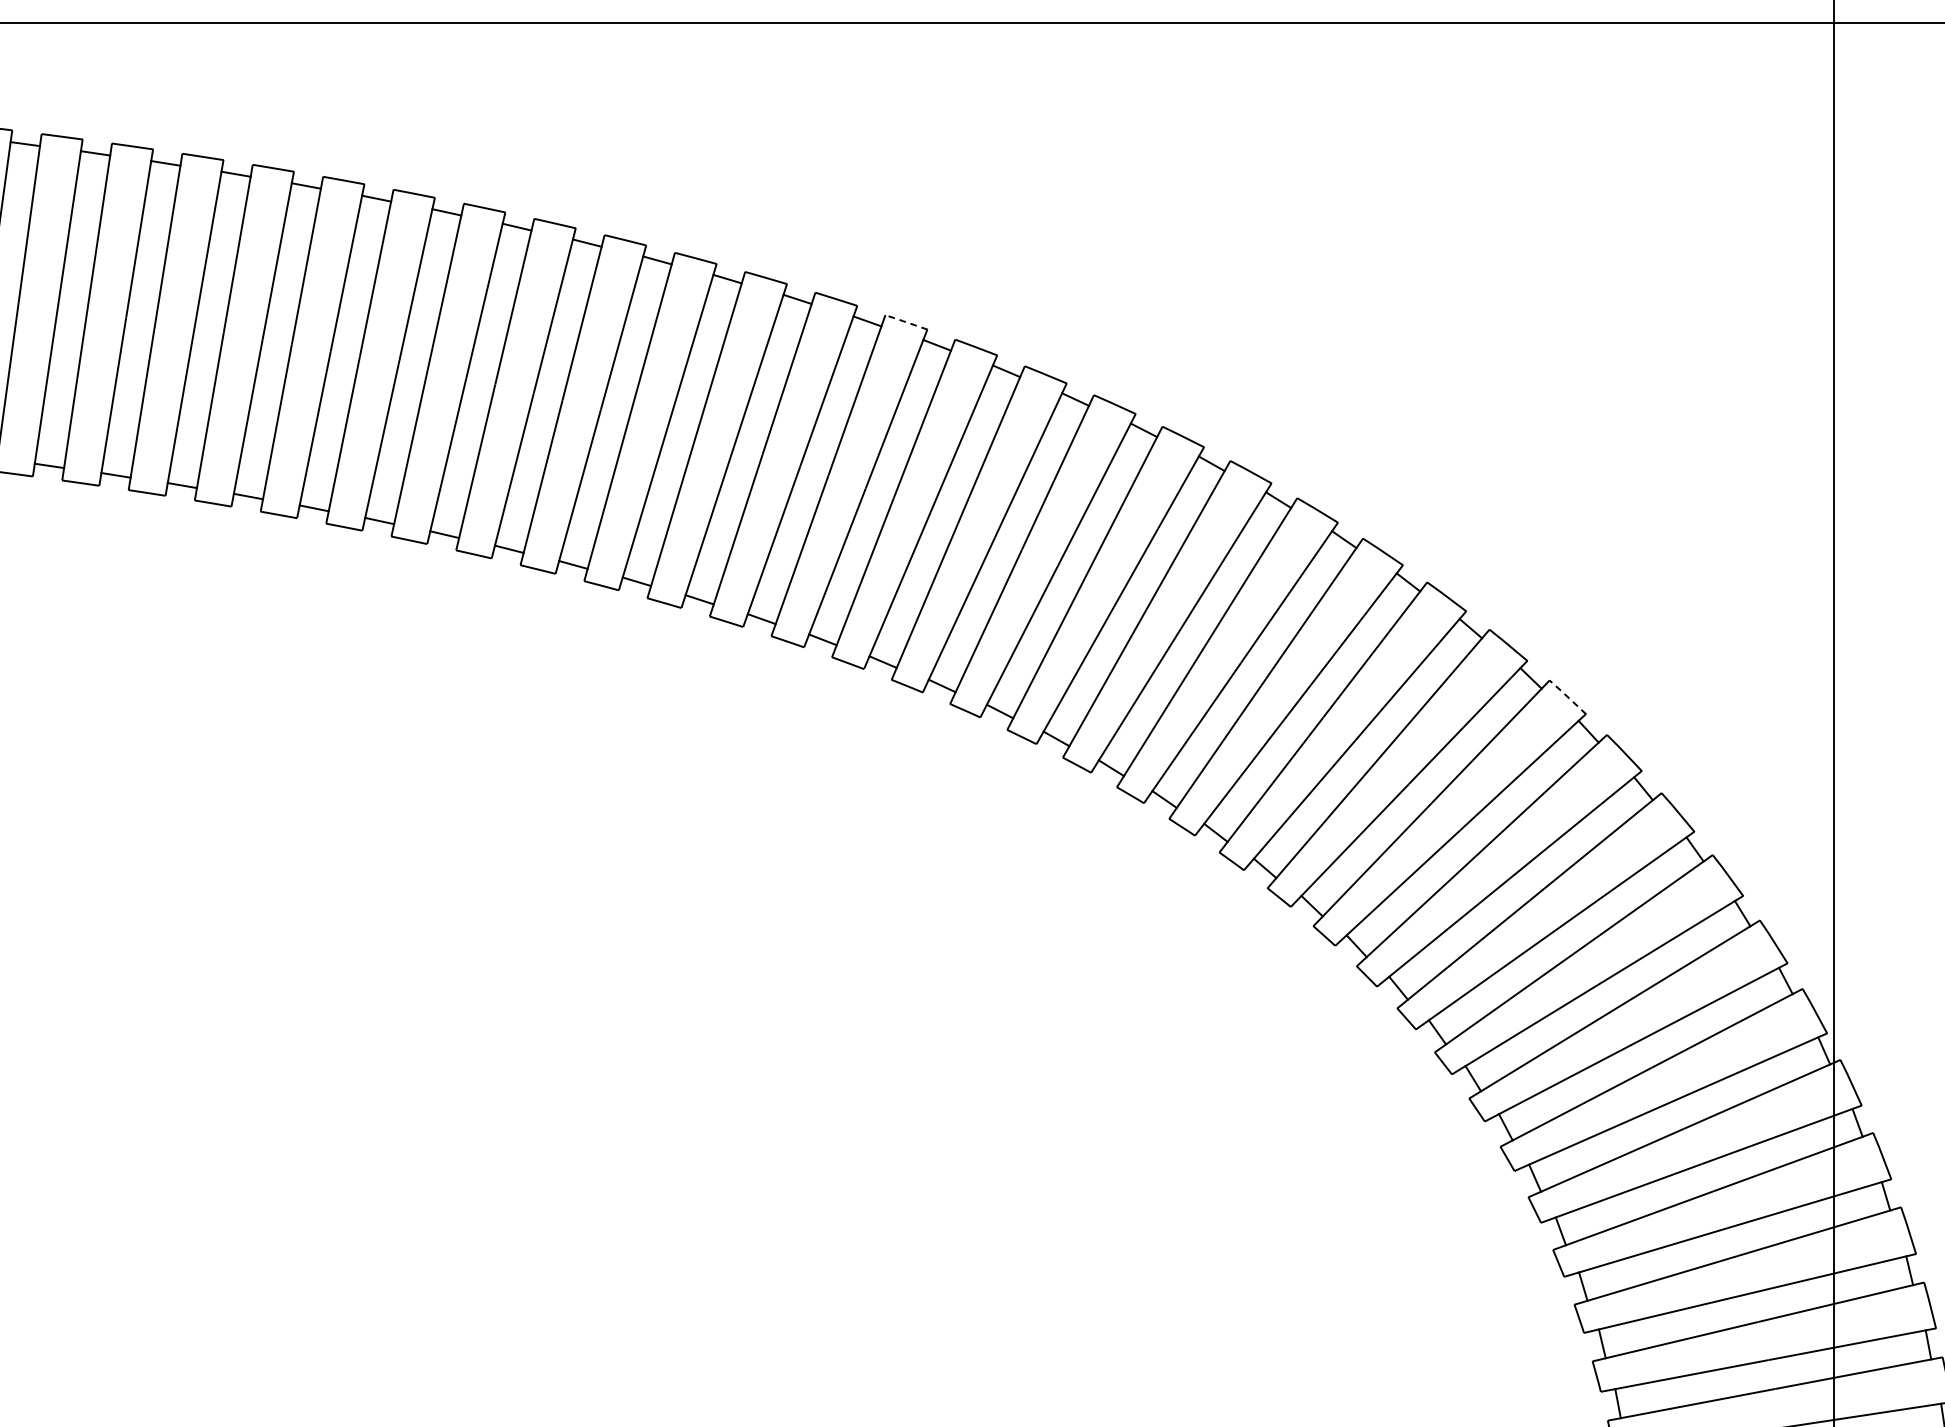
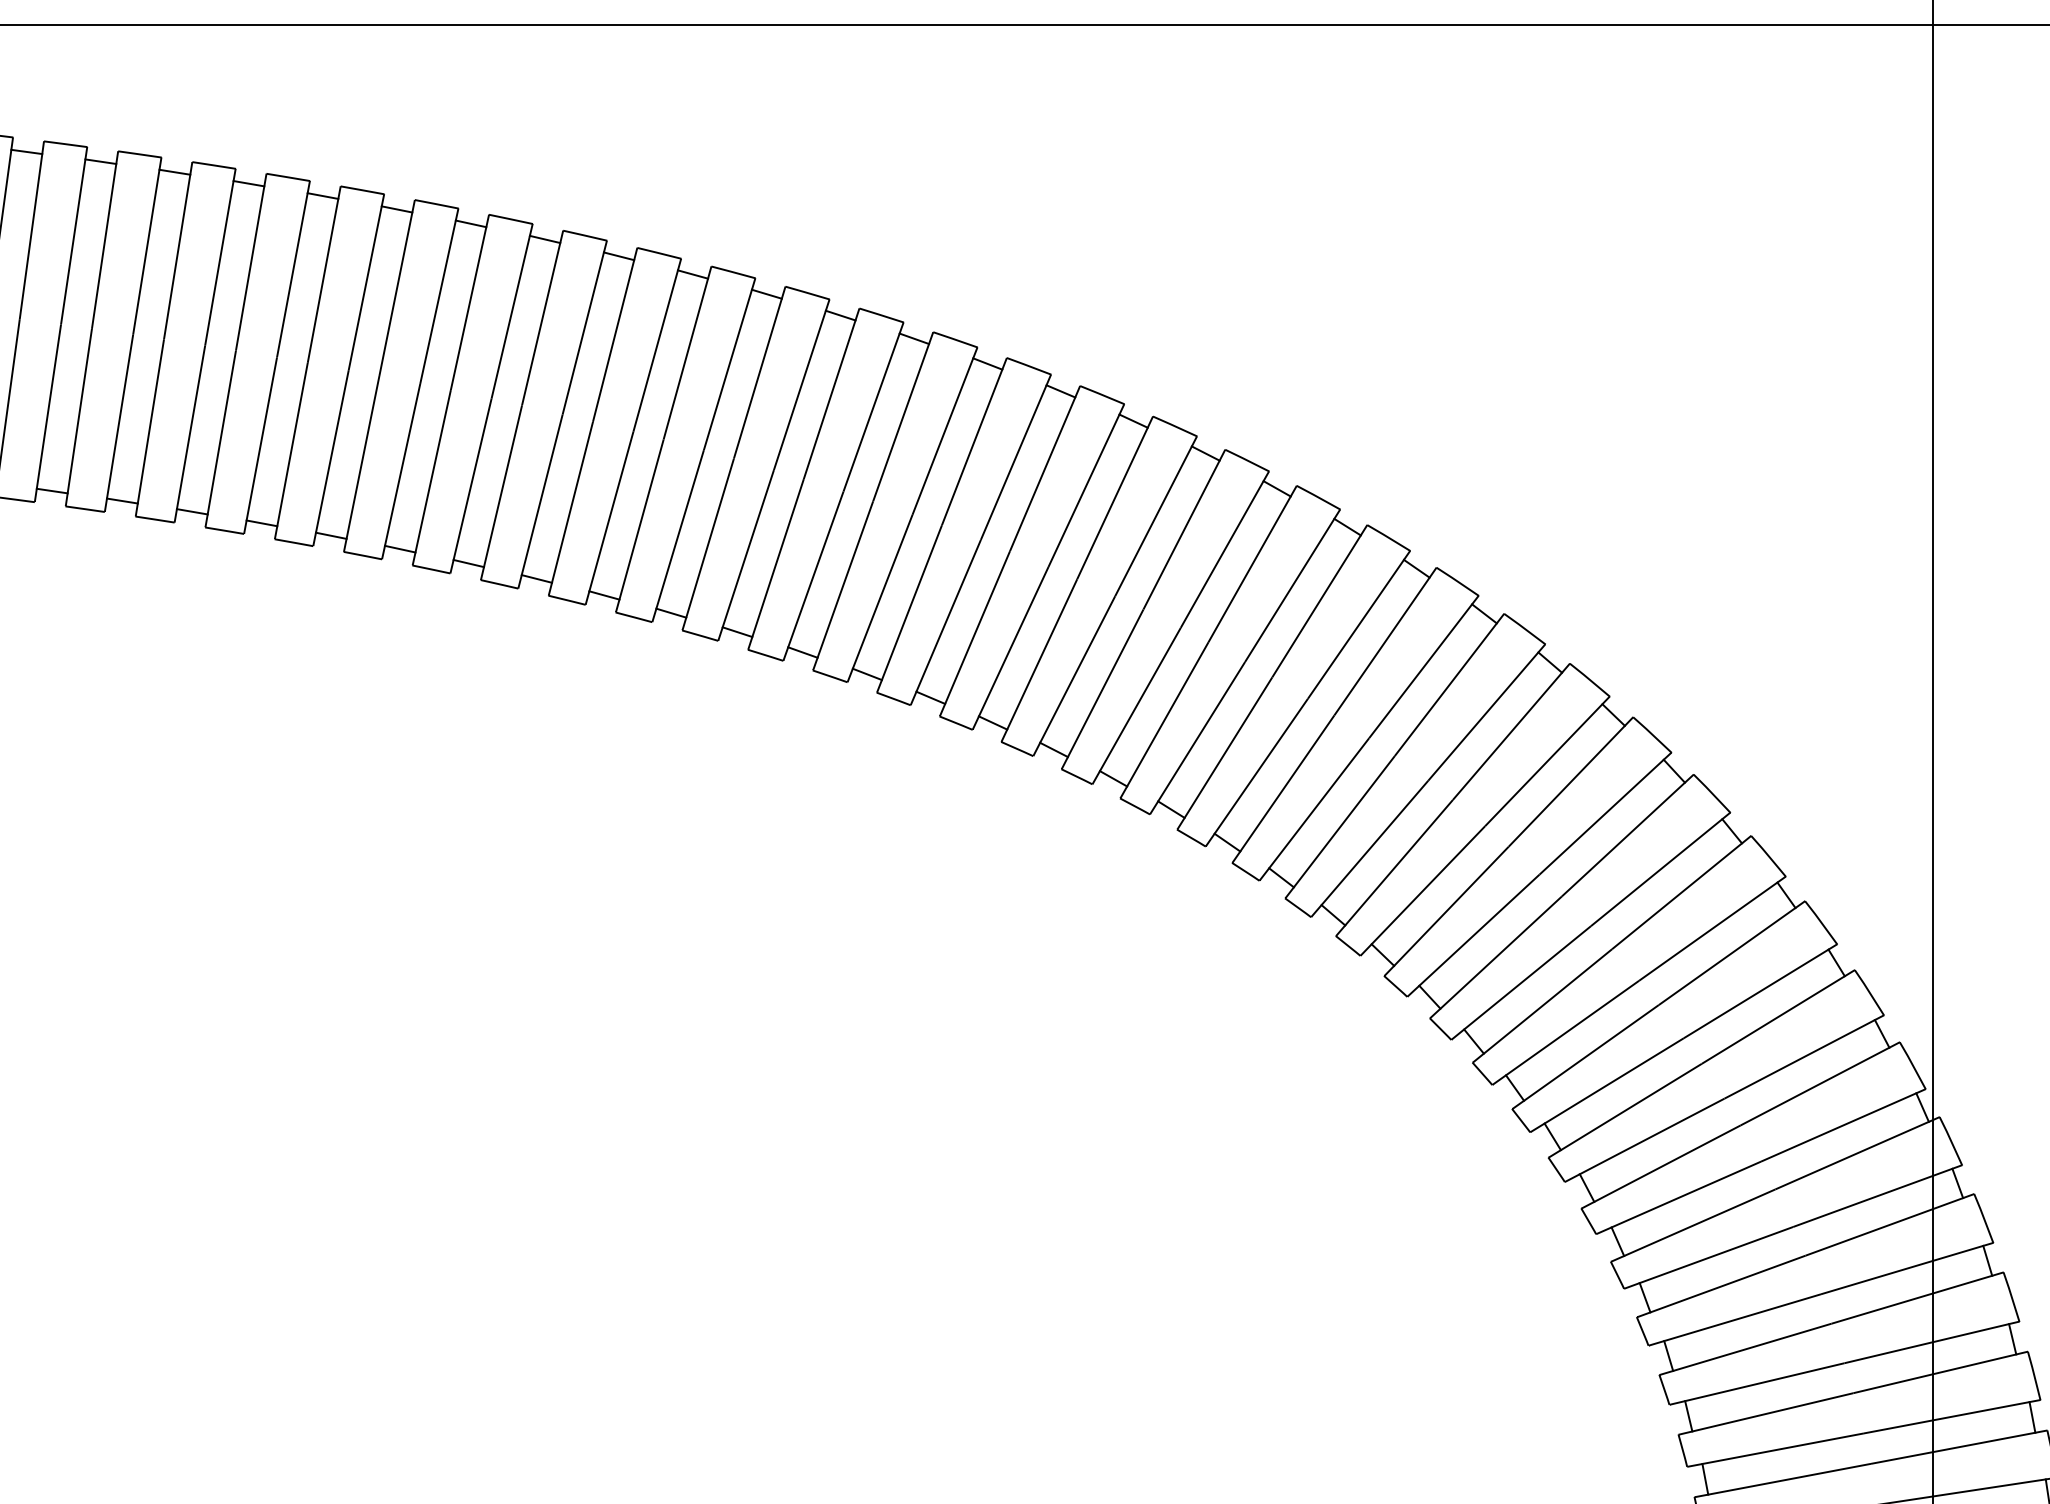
line: (905, 322) -> (954, 339), dashed -> solid
line: (1567, 696) -> (1652, 734), dashed -> solid

